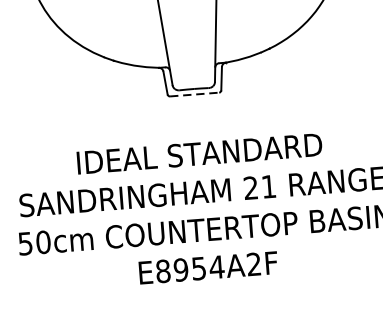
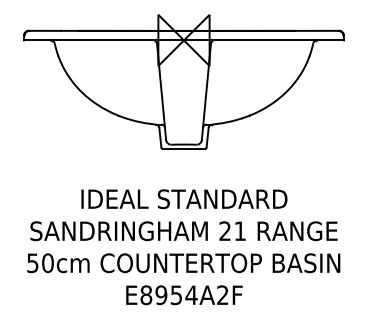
line: (195, 94) -> (184, 149), dashed -> solid

